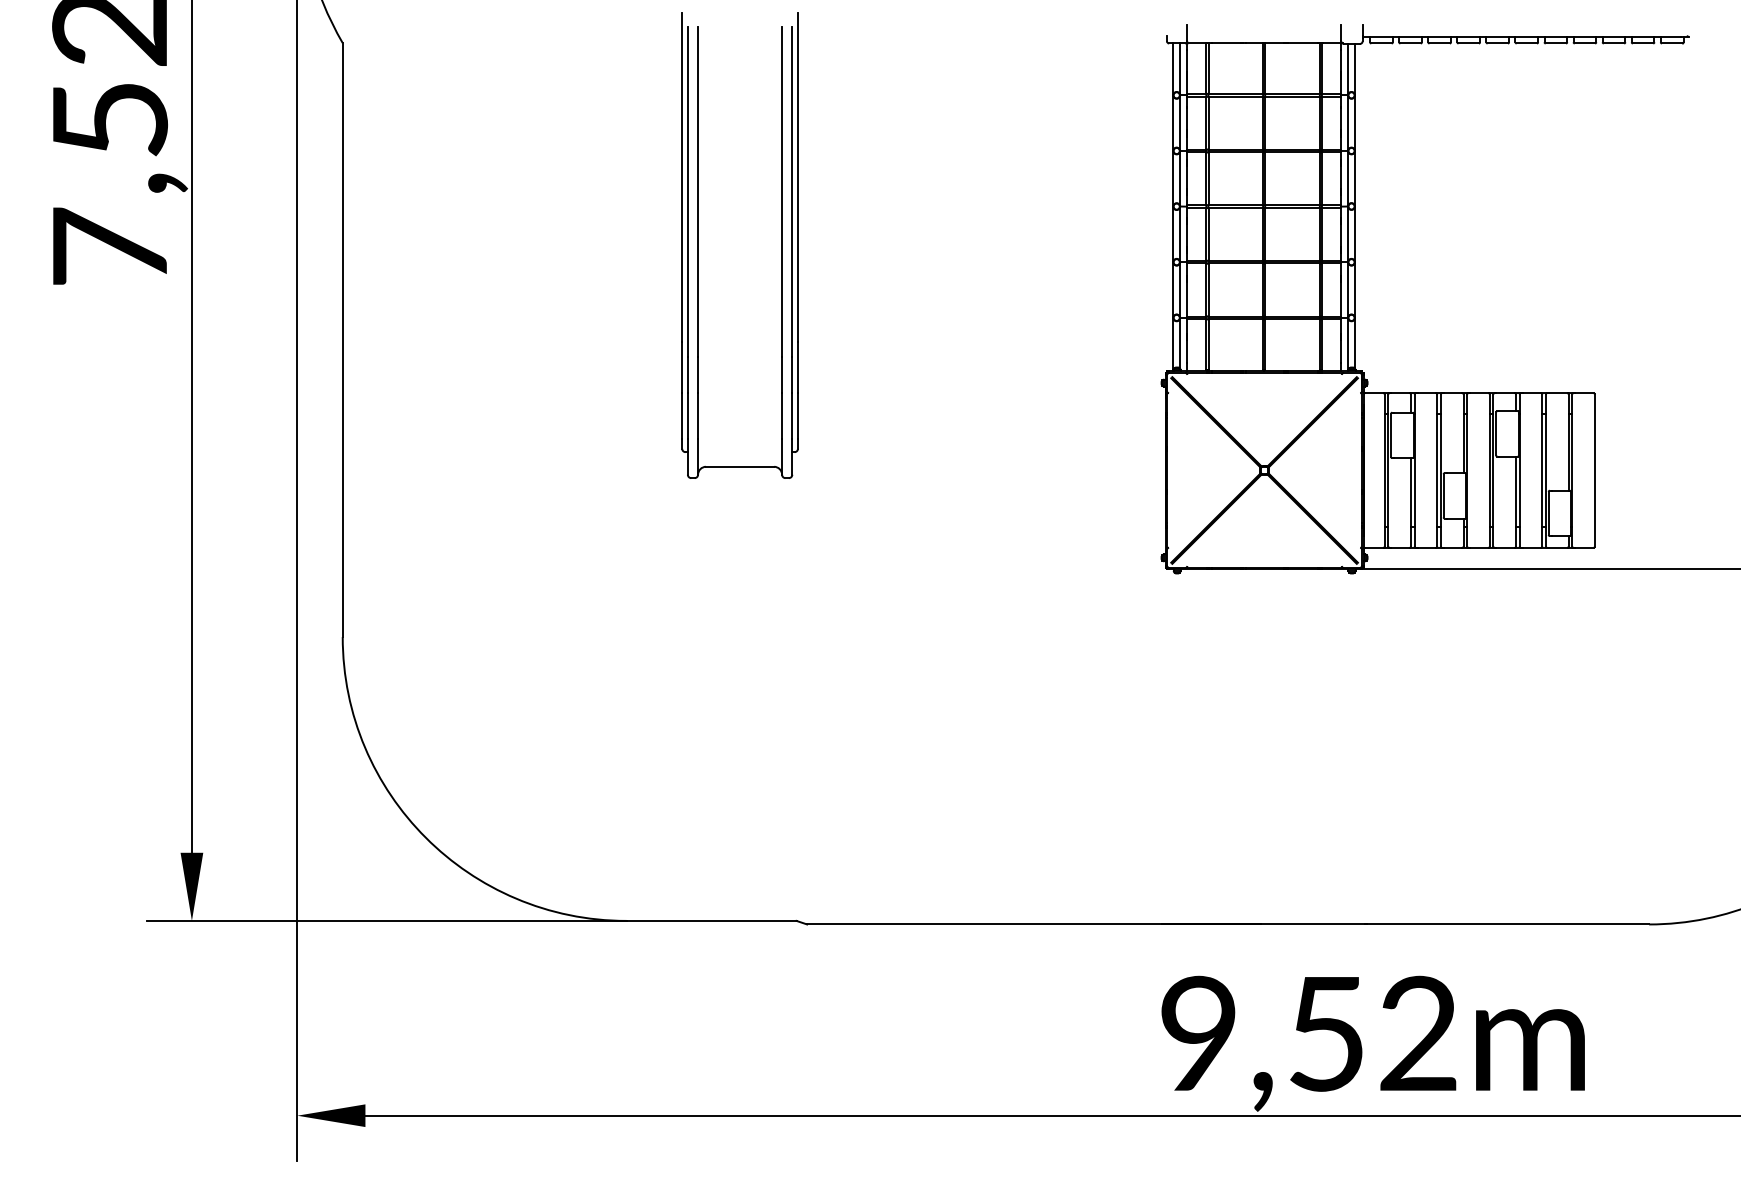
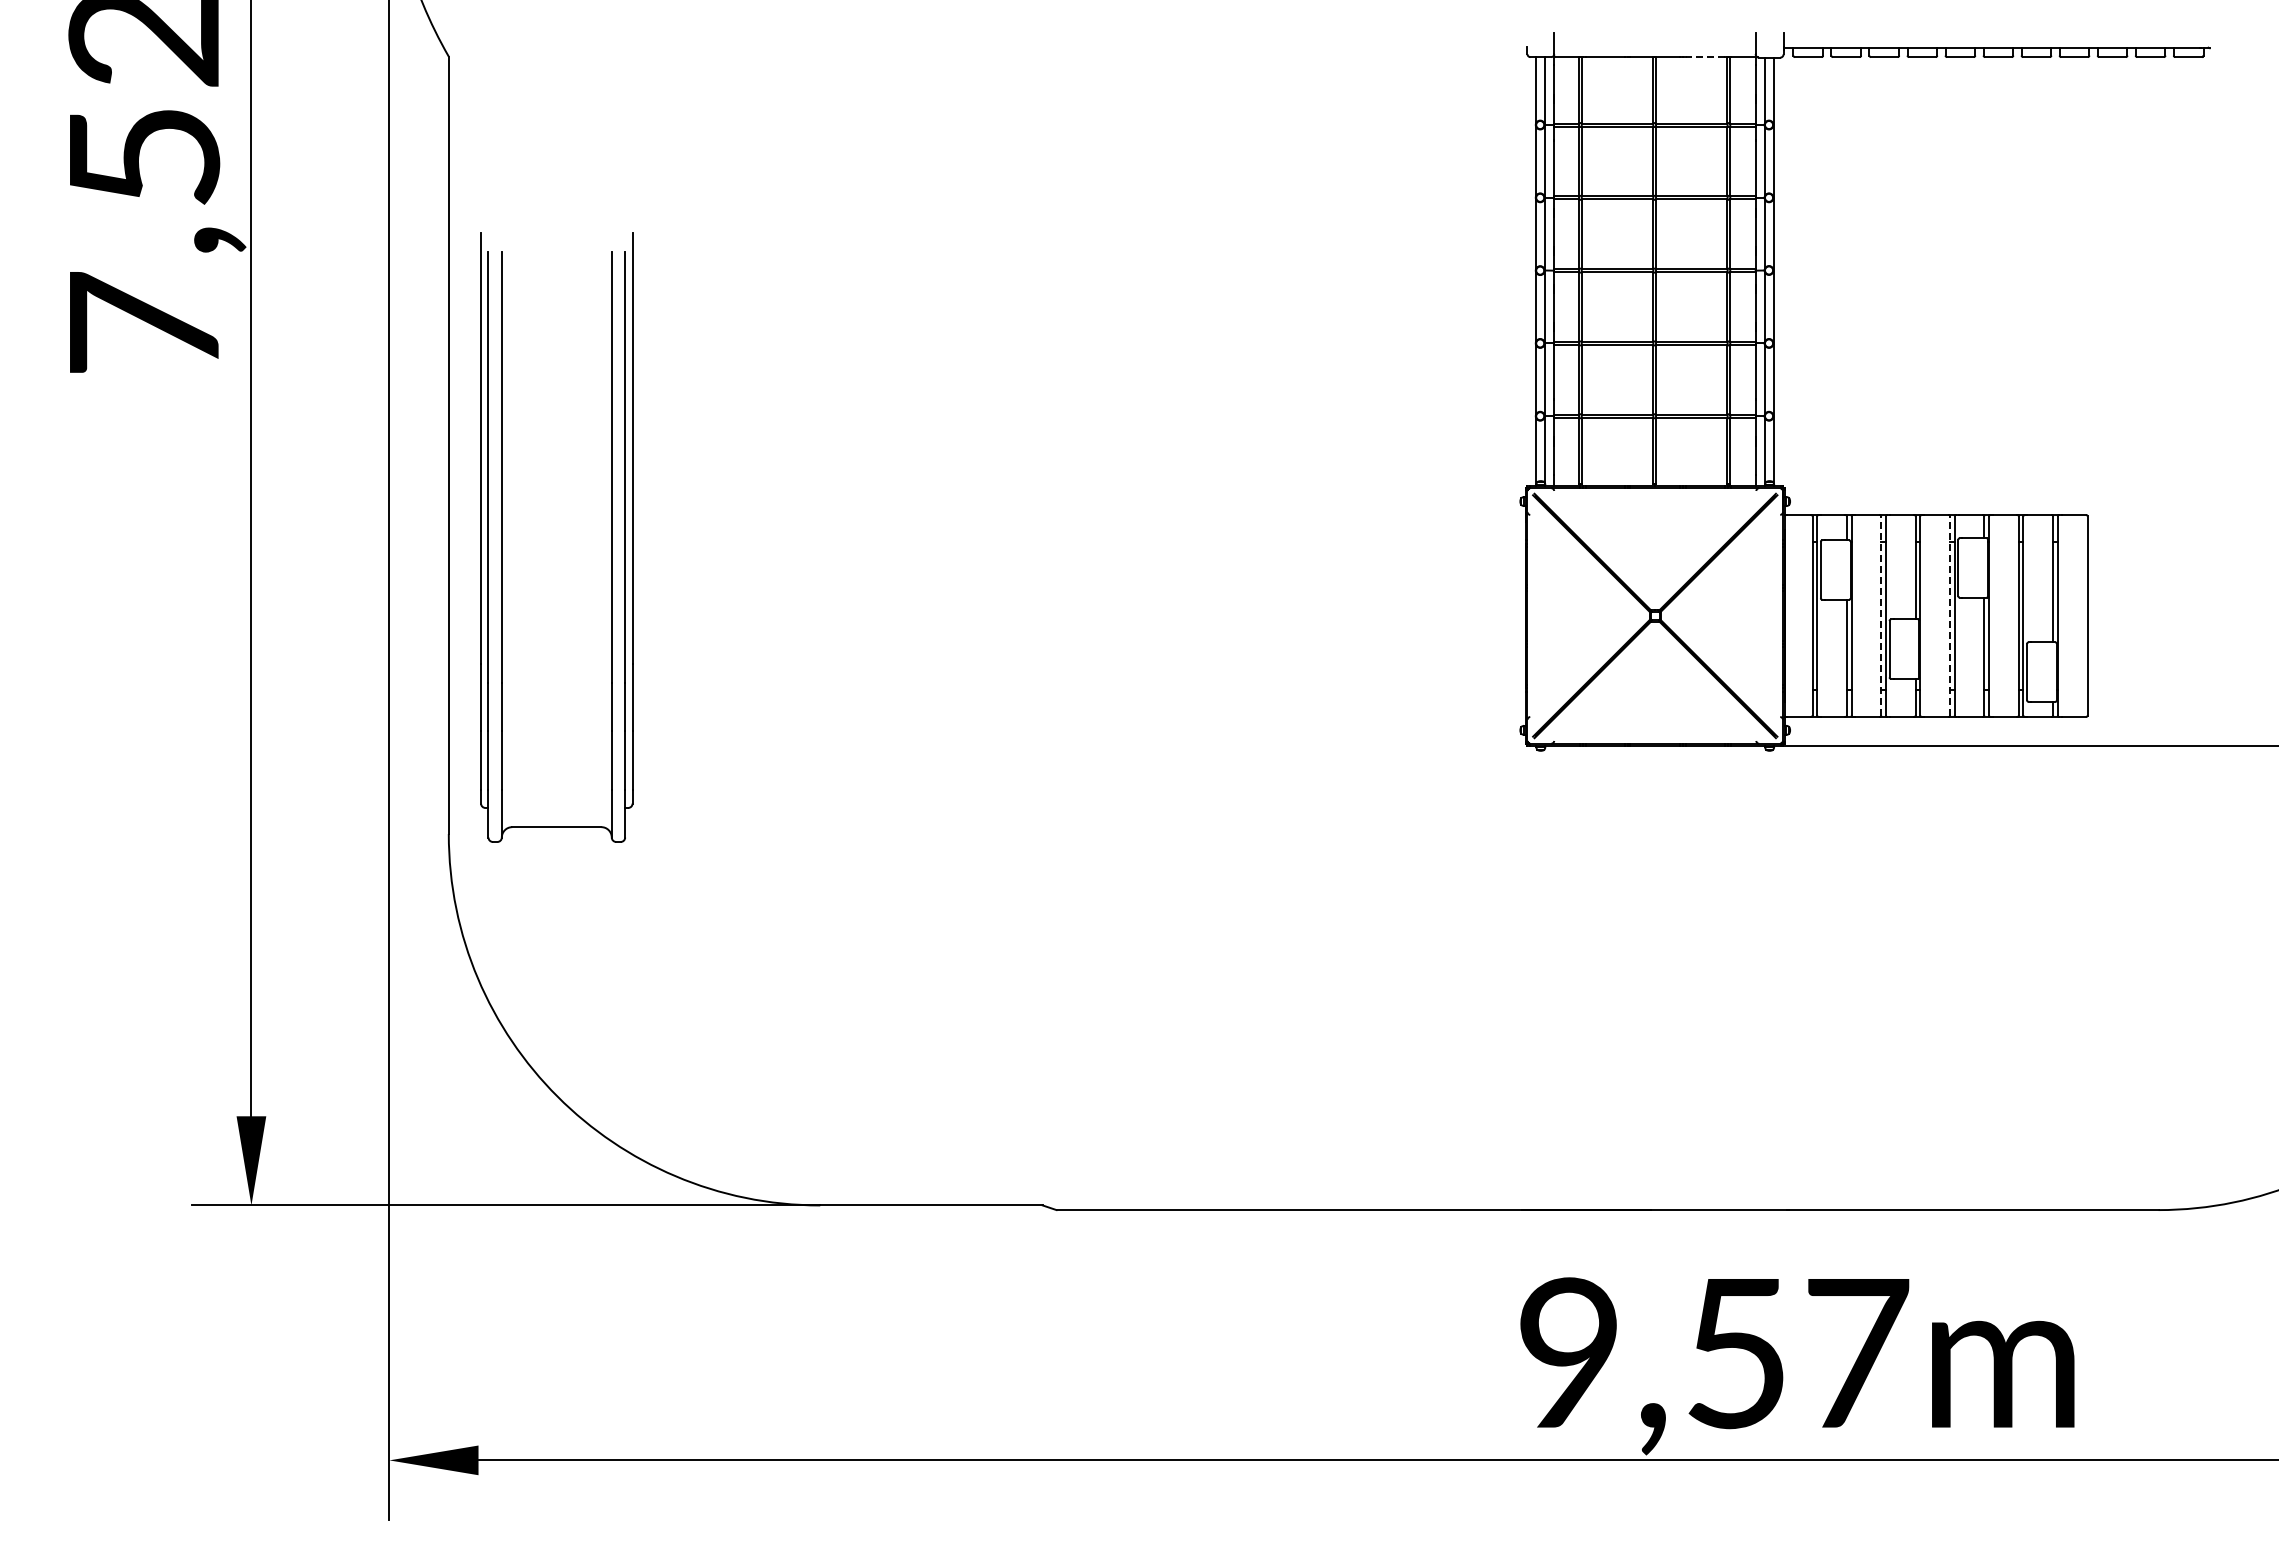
line: (1302, 43) -> (1704, 57), solid -> dashed
part: (698, 245) -> (502, 537), moved
line: (1437, 470) -> (1881, 615), solid -> dashed
line: (1490, 470) -> (1950, 615), solid -> dashed
text: (1419, 1033) -> (1857, 1352), 9,52m -> 9,57m

